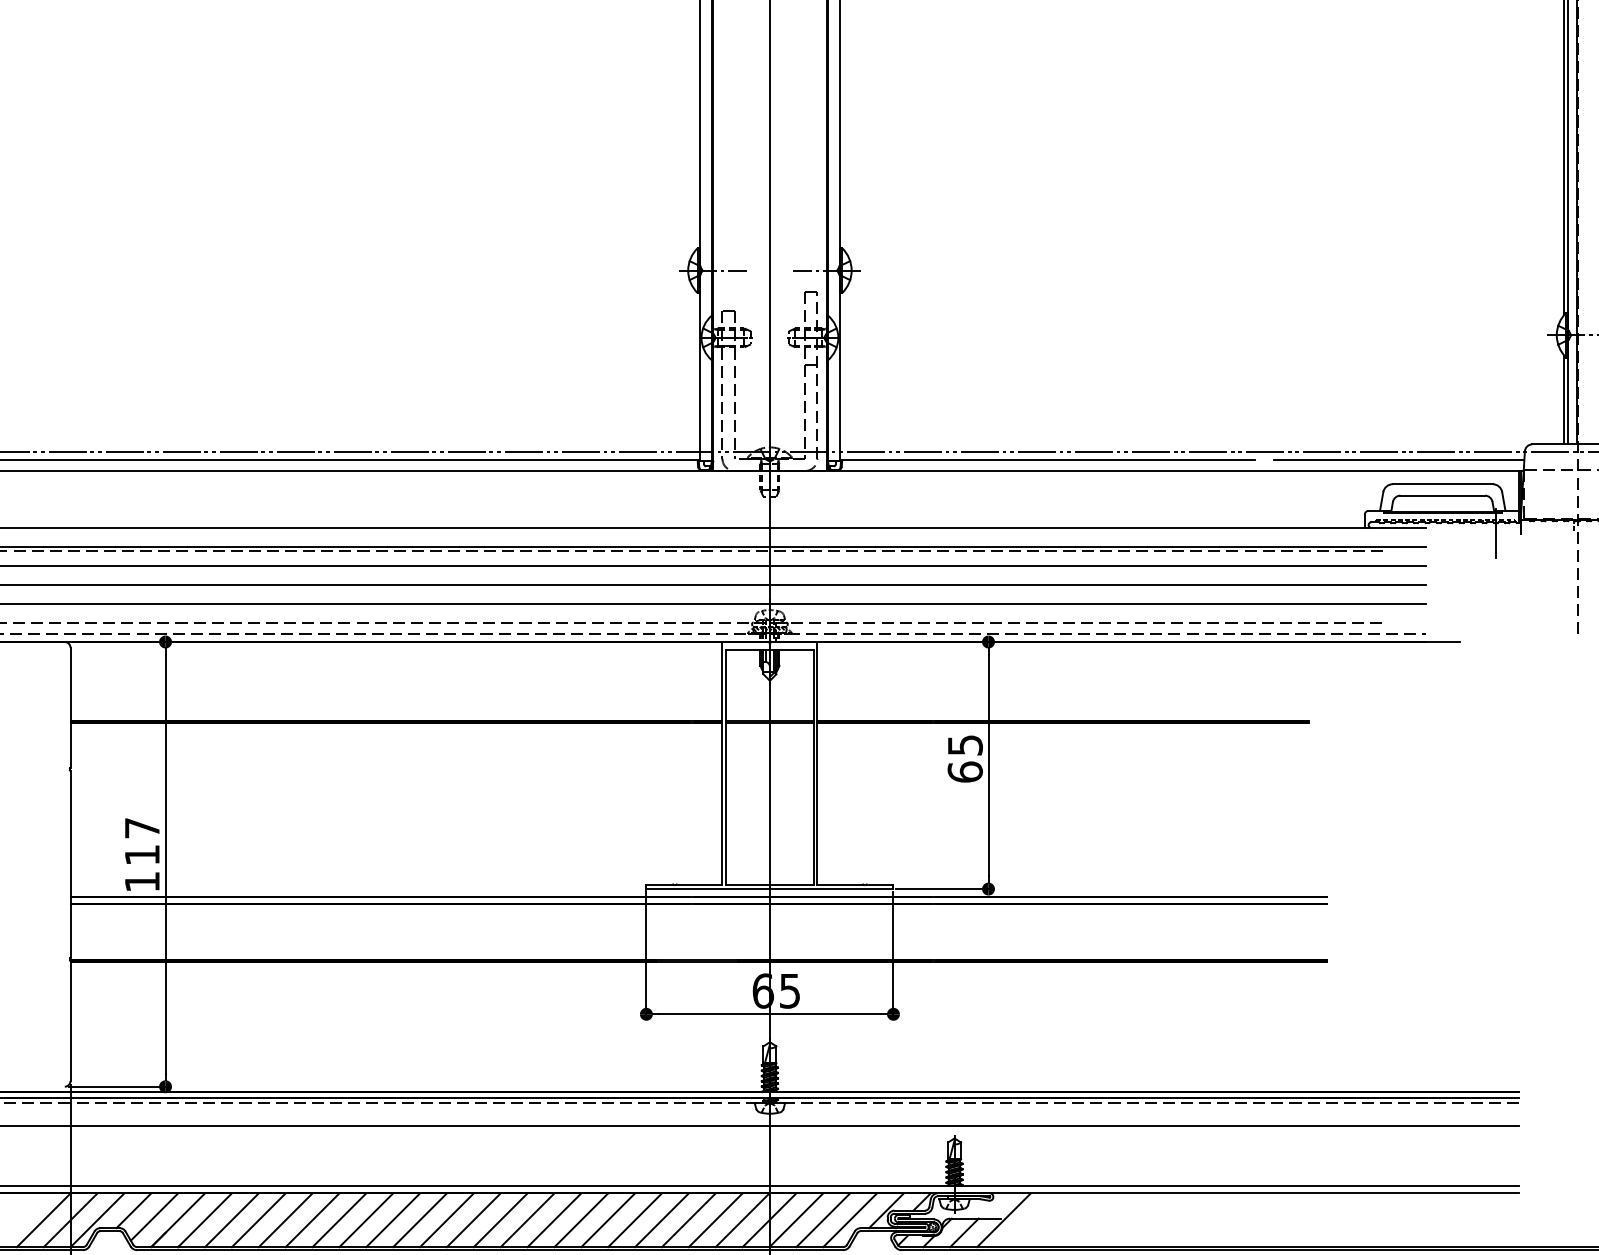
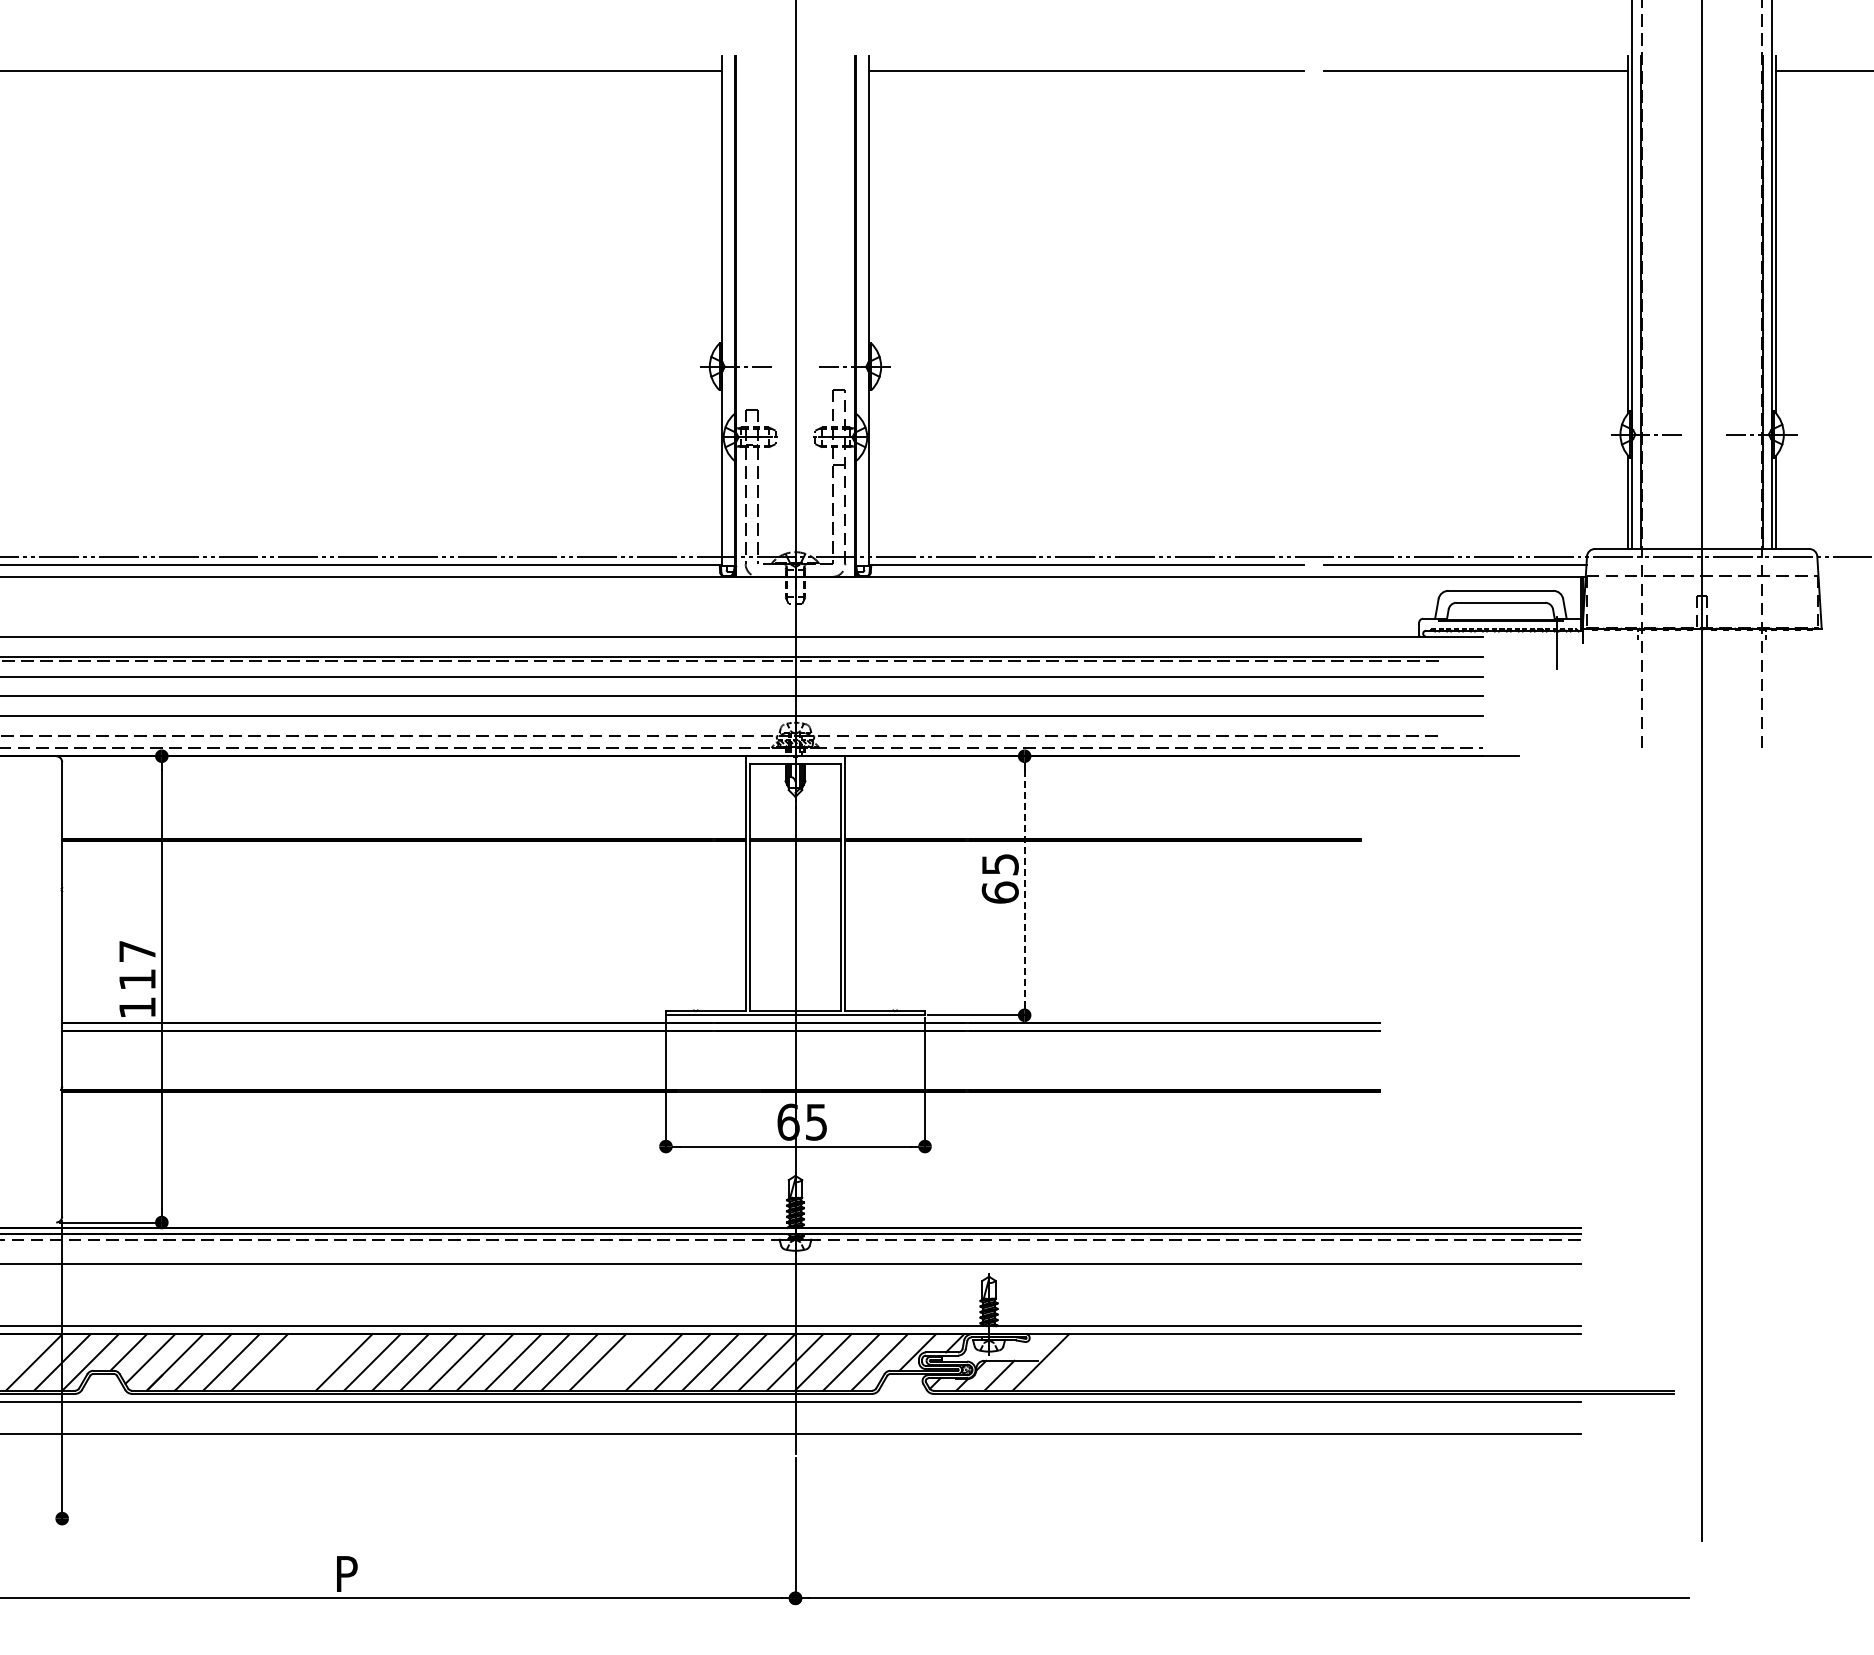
line: (988, 765) -> (1024, 885), solid -> dashed
line: (285, 1220) -> (287, 1362), removed
line: (312, 1220) -> (315, 1362), removed
line: (607, 1220) -> (625, 1362), removed

